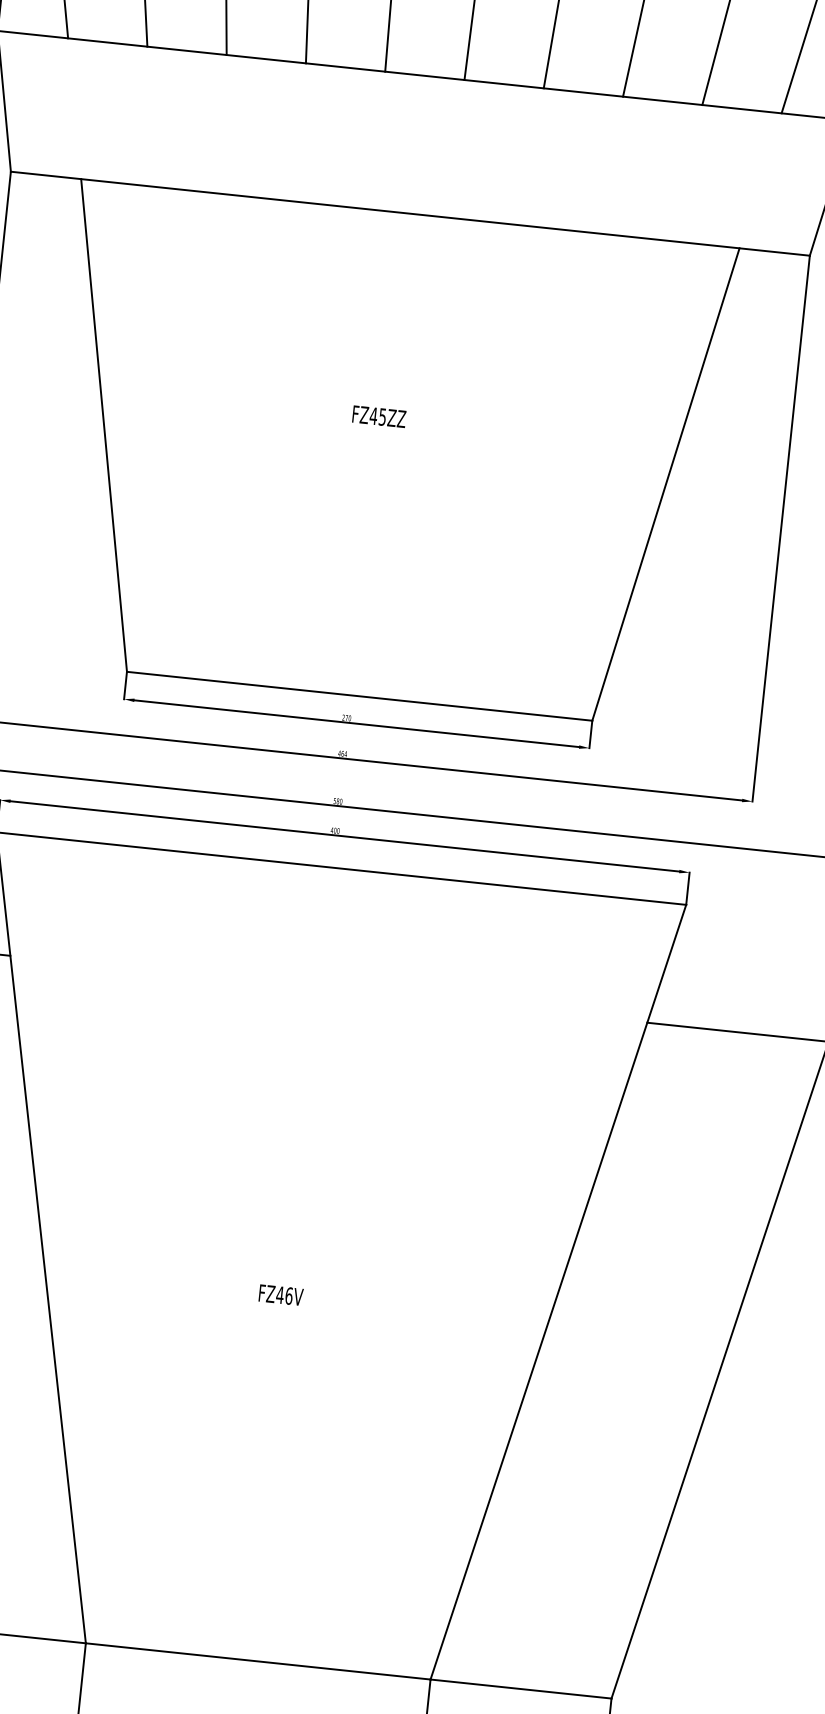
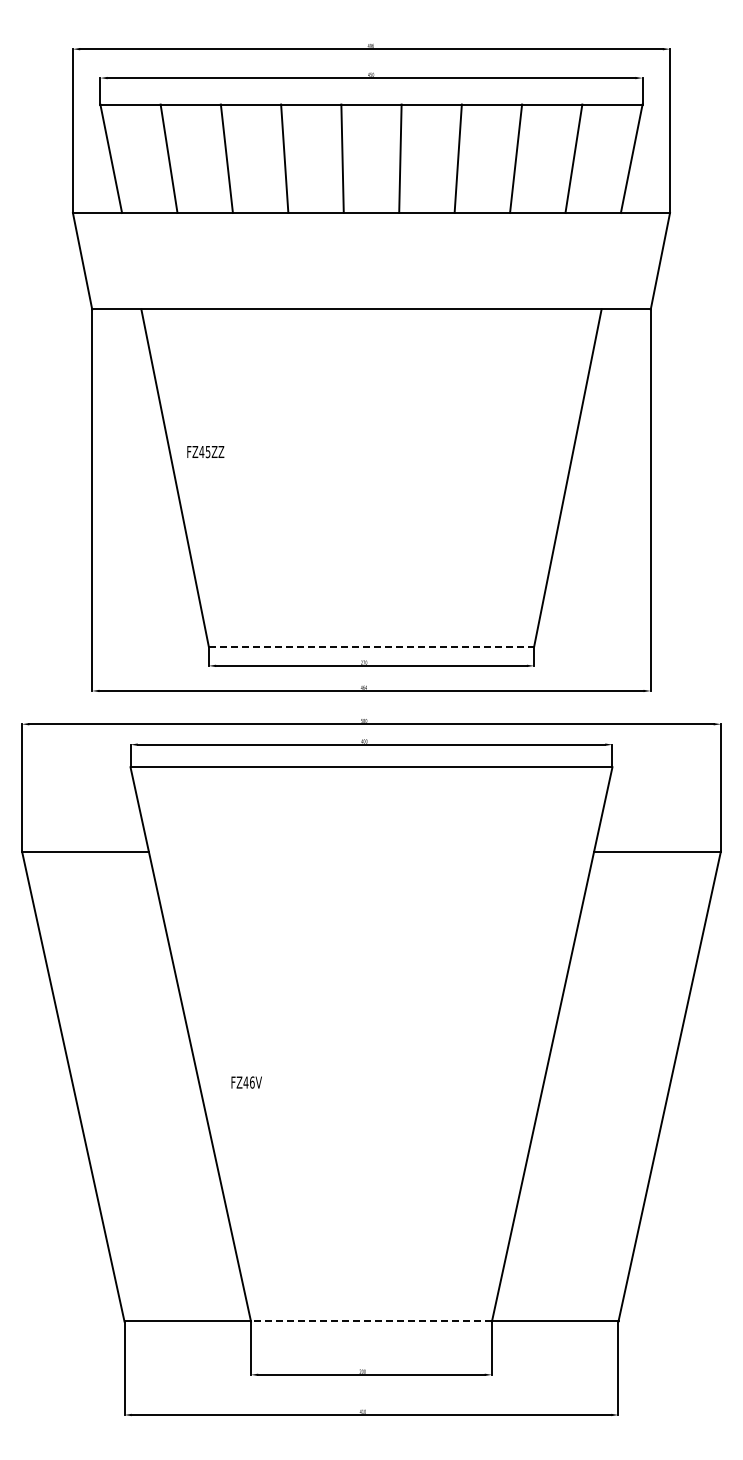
text: (378, 417) -> (205, 452), moved
line: (359, 695) -> (371, 646), solid -> dashed
text: (280, 1295) -> (246, 1082), moved
line: (258, 1661) -> (371, 1321), solid -> dashed

